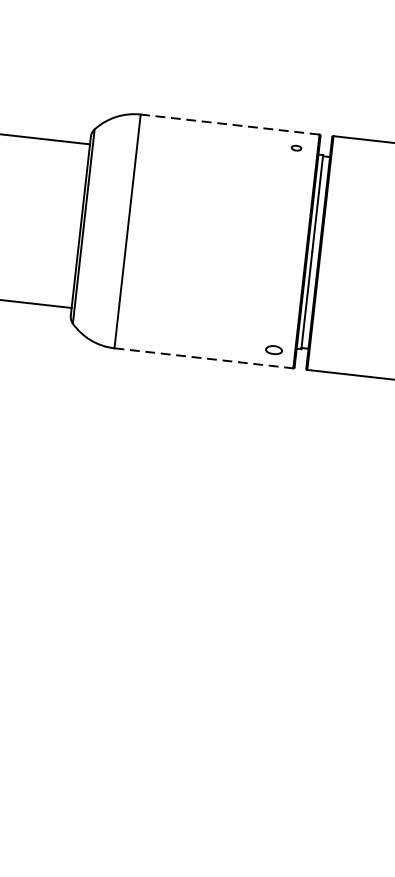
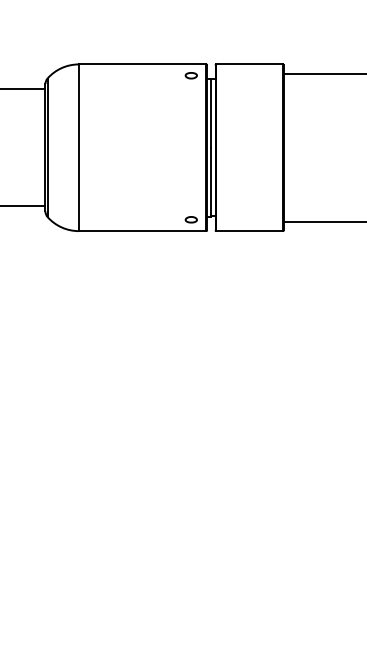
line: (230, 124) -> (142, 64), dashed -> solid
part: (295, 147) -> (190, 75), size x1.67
line: (203, 358) -> (142, 231), dashed -> solid

